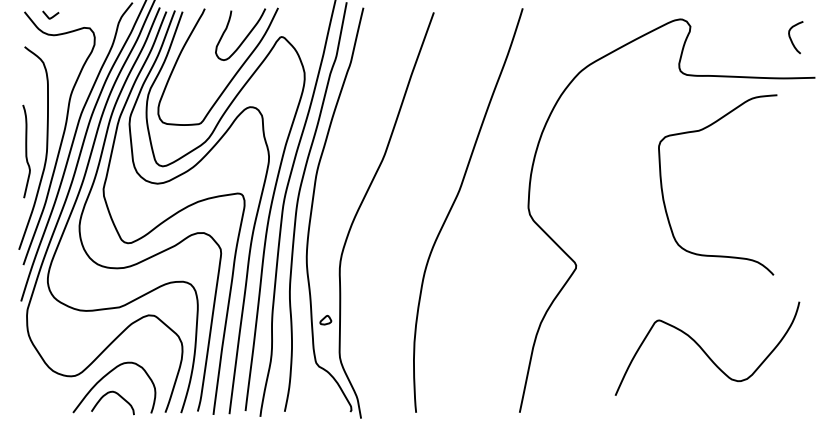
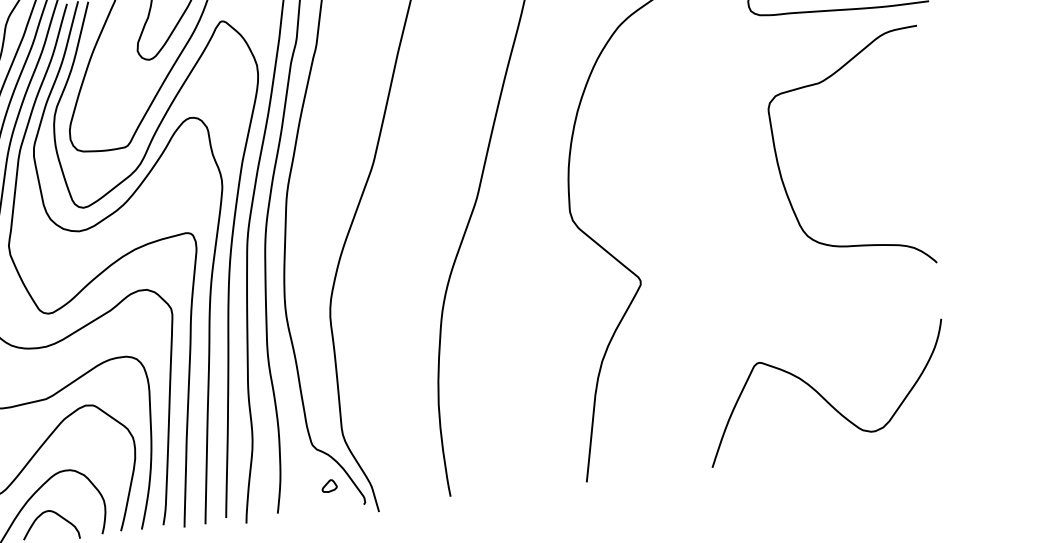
curve: (663, 191) -> (780, 167), moved
part: (325, 320) -> (329, 486), moved
curve: (704, 350) -> (823, 396), moved

